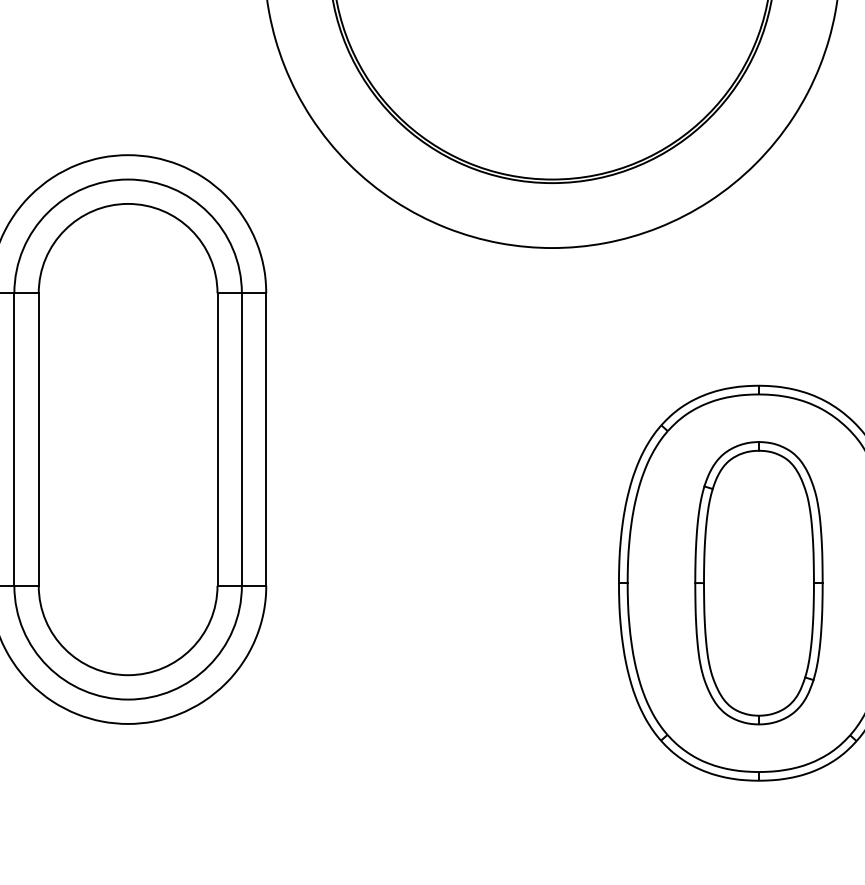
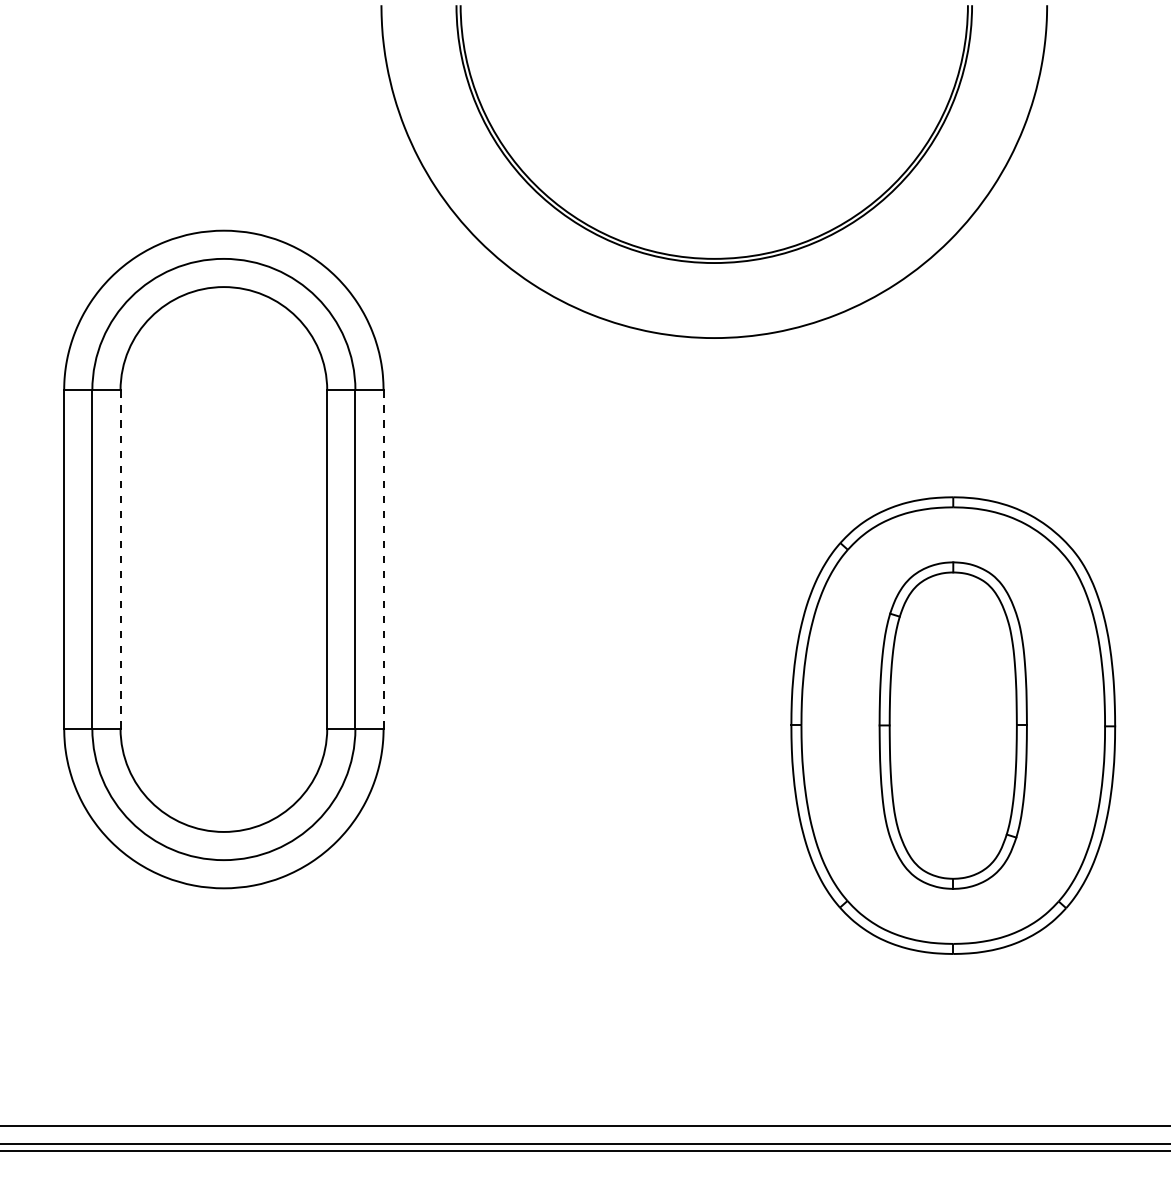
line: (38, 439) -> (120, 559), solid -> dashed
line: (266, 440) -> (383, 560), solid -> dashed

